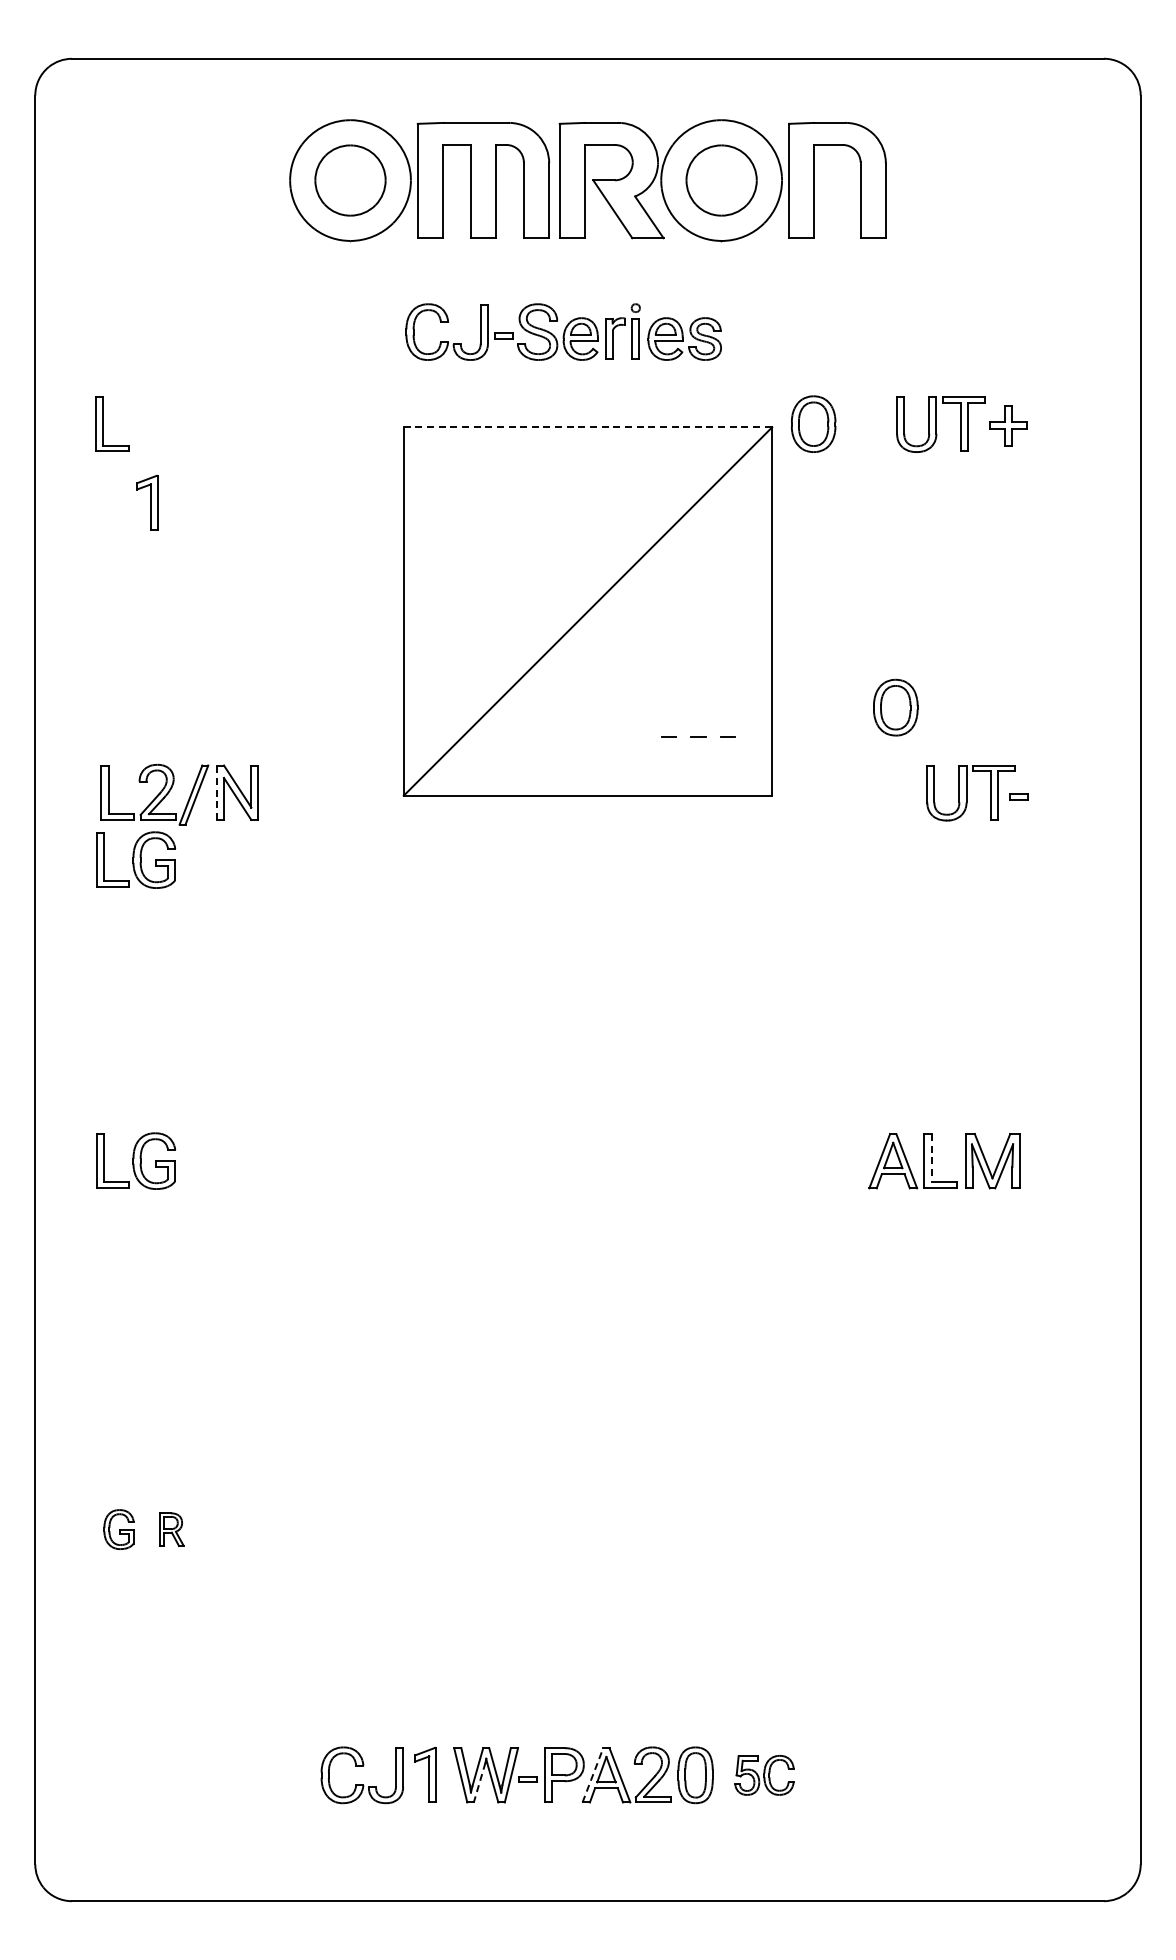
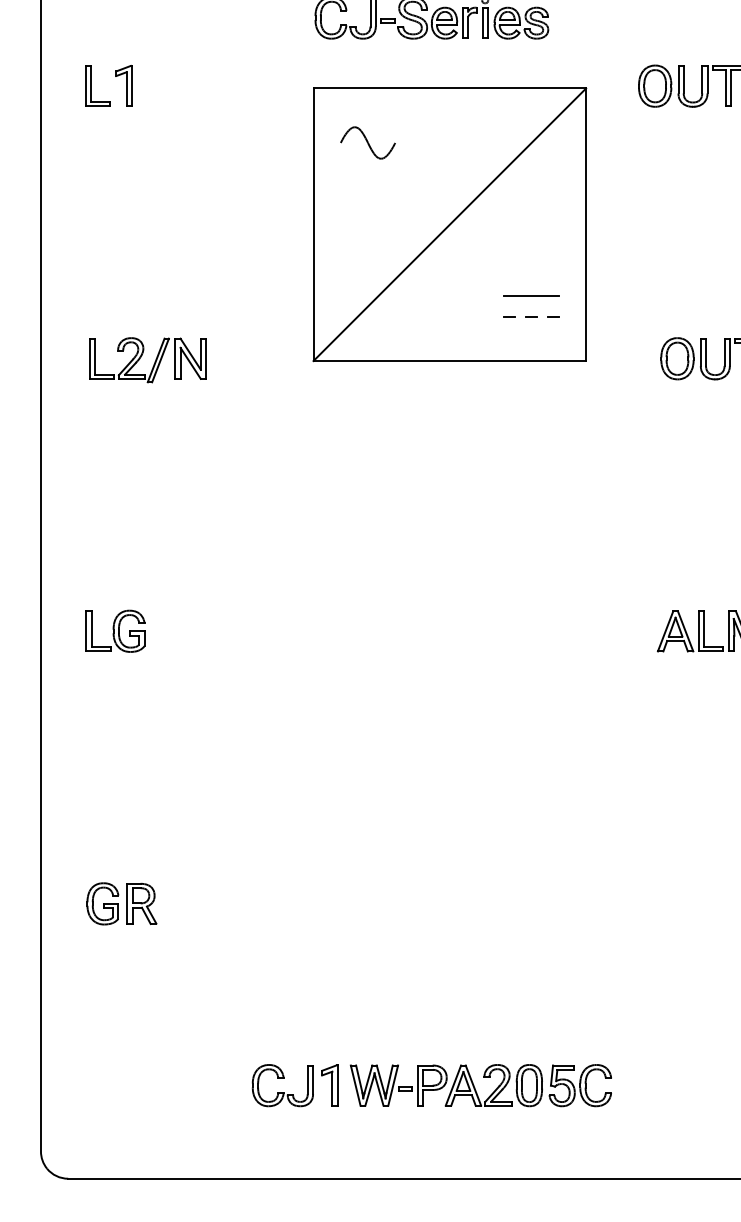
part: (813, 423) -> (655, 85), moved
line: (588, 427) -> (450, 88), dashed -> solid
part: (477, 500) -> (368, 142), added
part: (147, 502) -> (123, 85), moved
line: (698, 707) -> (531, 295), added
part: (895, 707) -> (677, 358), moved
line: (216, 792) -> (175, 358), dashed -> solid
part: (136, 859) -> (115, 408), removed
line: (931, 1158) -> (703, 629), dashed -> solid
part: (118, 1529) -> (102, 903), size x1.43
part: (171, 1529) -> (141, 903), size x1.67
line: (593, 1774) -> (453, 1085), dashed -> solid
part: (764, 1775) -> (580, 1085), size x1.43
line: (479, 1782) -> (369, 1090), dashed -> solid

